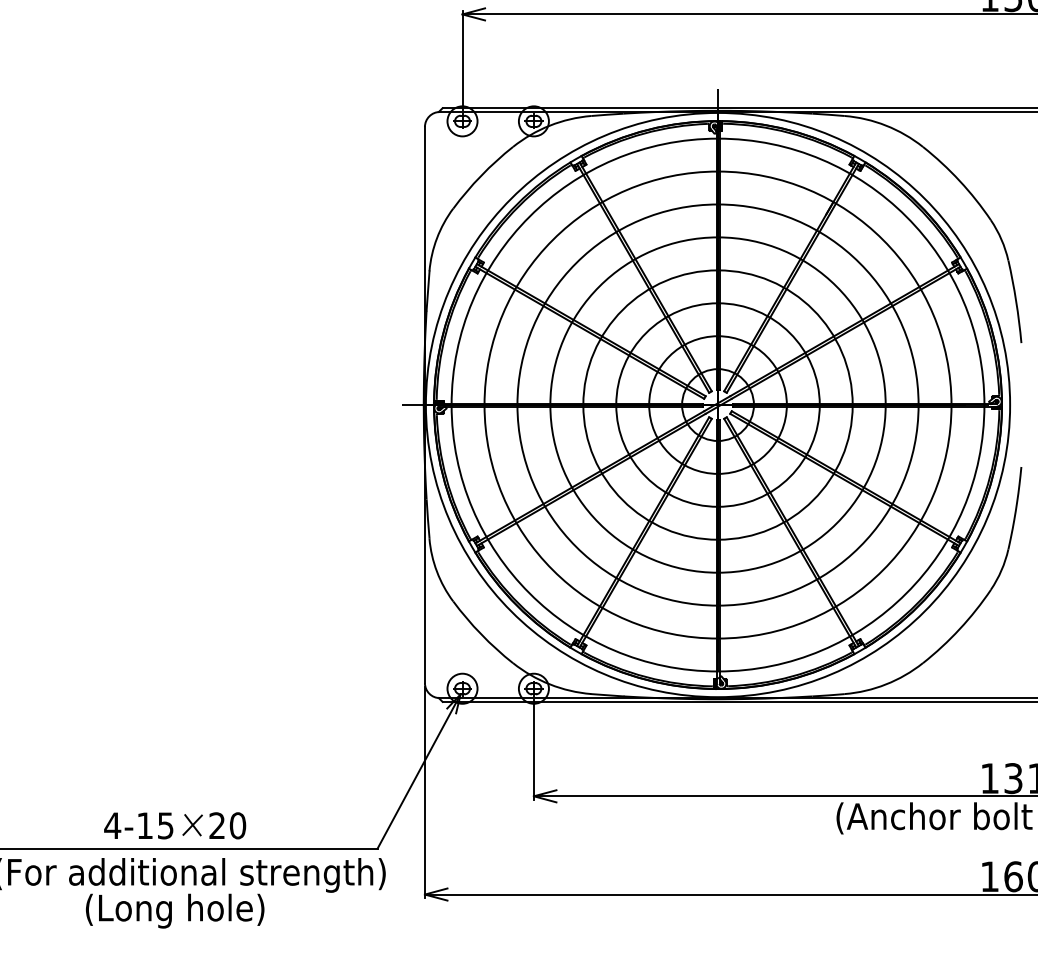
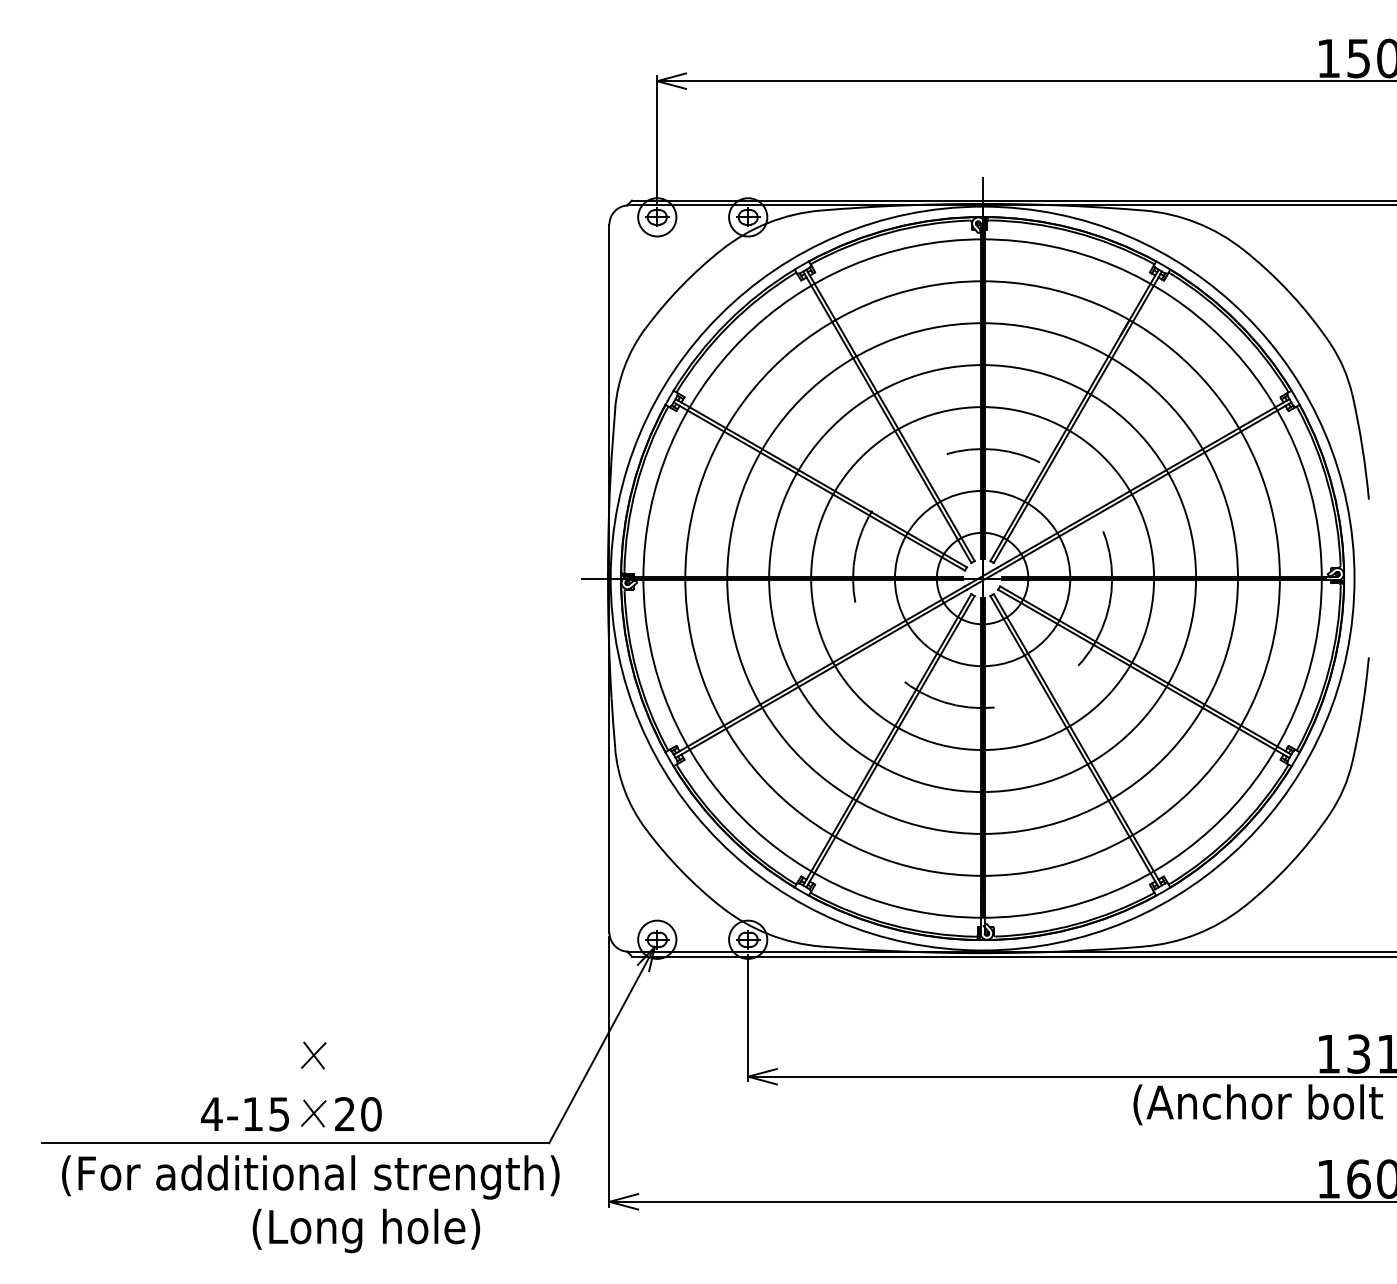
circle: (717, 405) -> (982, 578), solid -> dashed
part: (192, 779) -> (313, 1055), added
text: (175, 910) -> (366, 1230), moved

